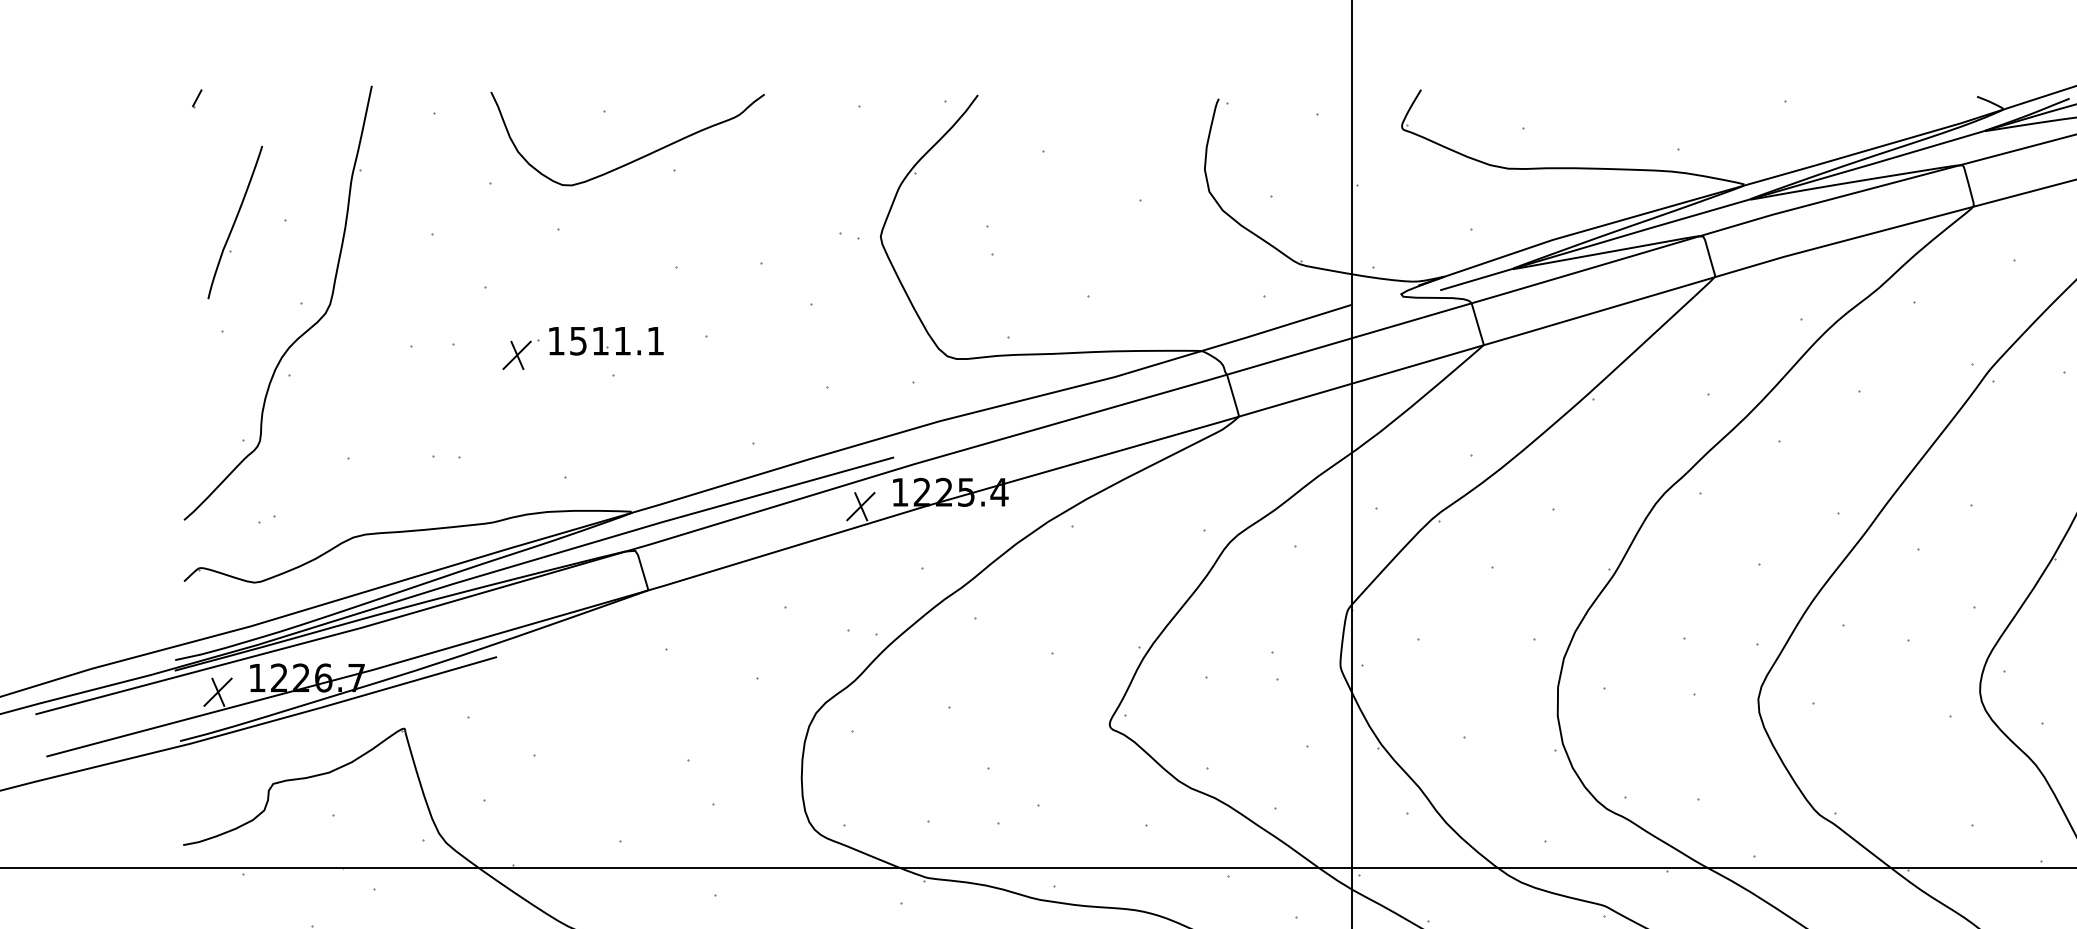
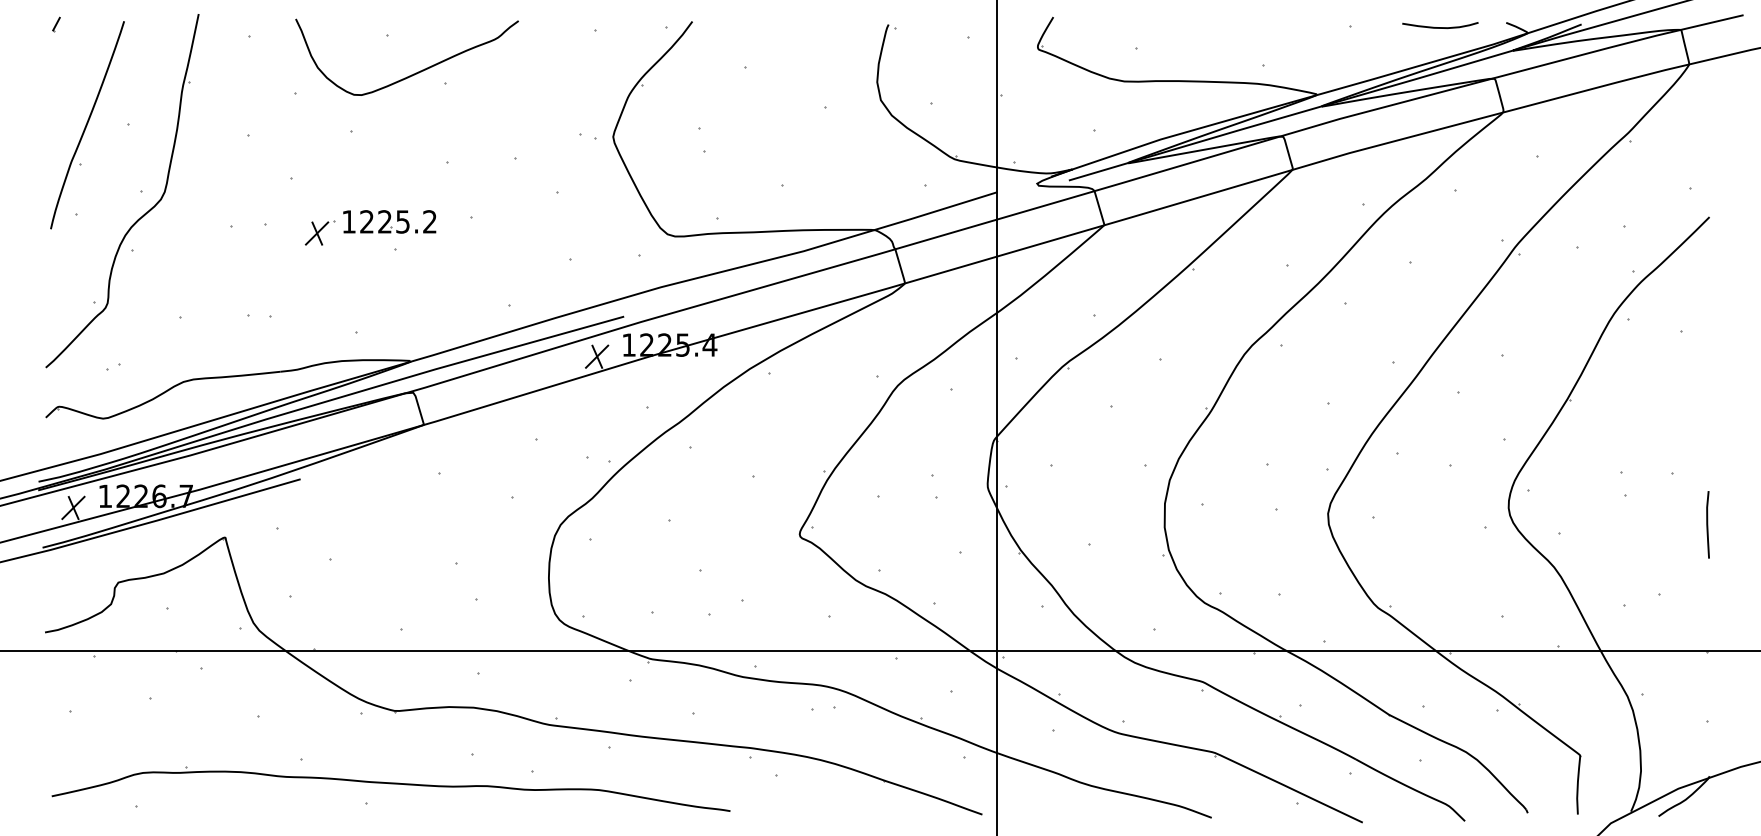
curve: (1896, 102) -> (1440, 27), added
part: (235, 222) -> (87, 125), size x1.67
text: (617, 340) -> (398, 221), 1511.1 -> 1225.2

